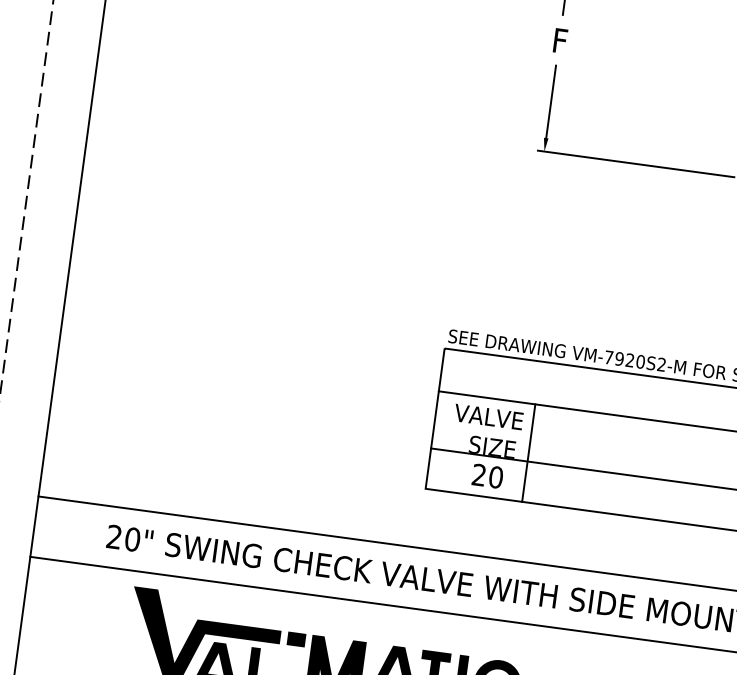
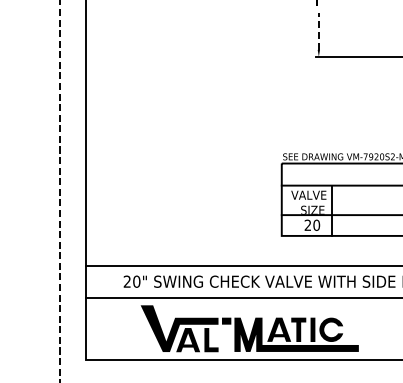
line: (550, 102) -> (318, 31), solid -> dashed

